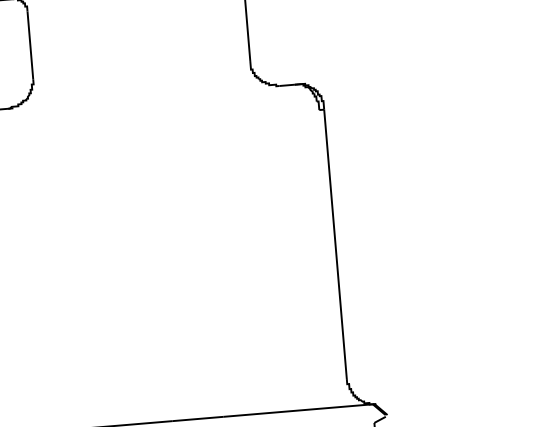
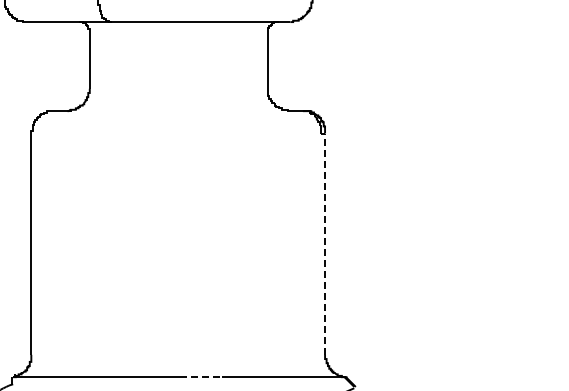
line: (336, 244) -> (325, 244), solid -> dashed
line: (198, 419) -> (201, 377), solid -> dashed

